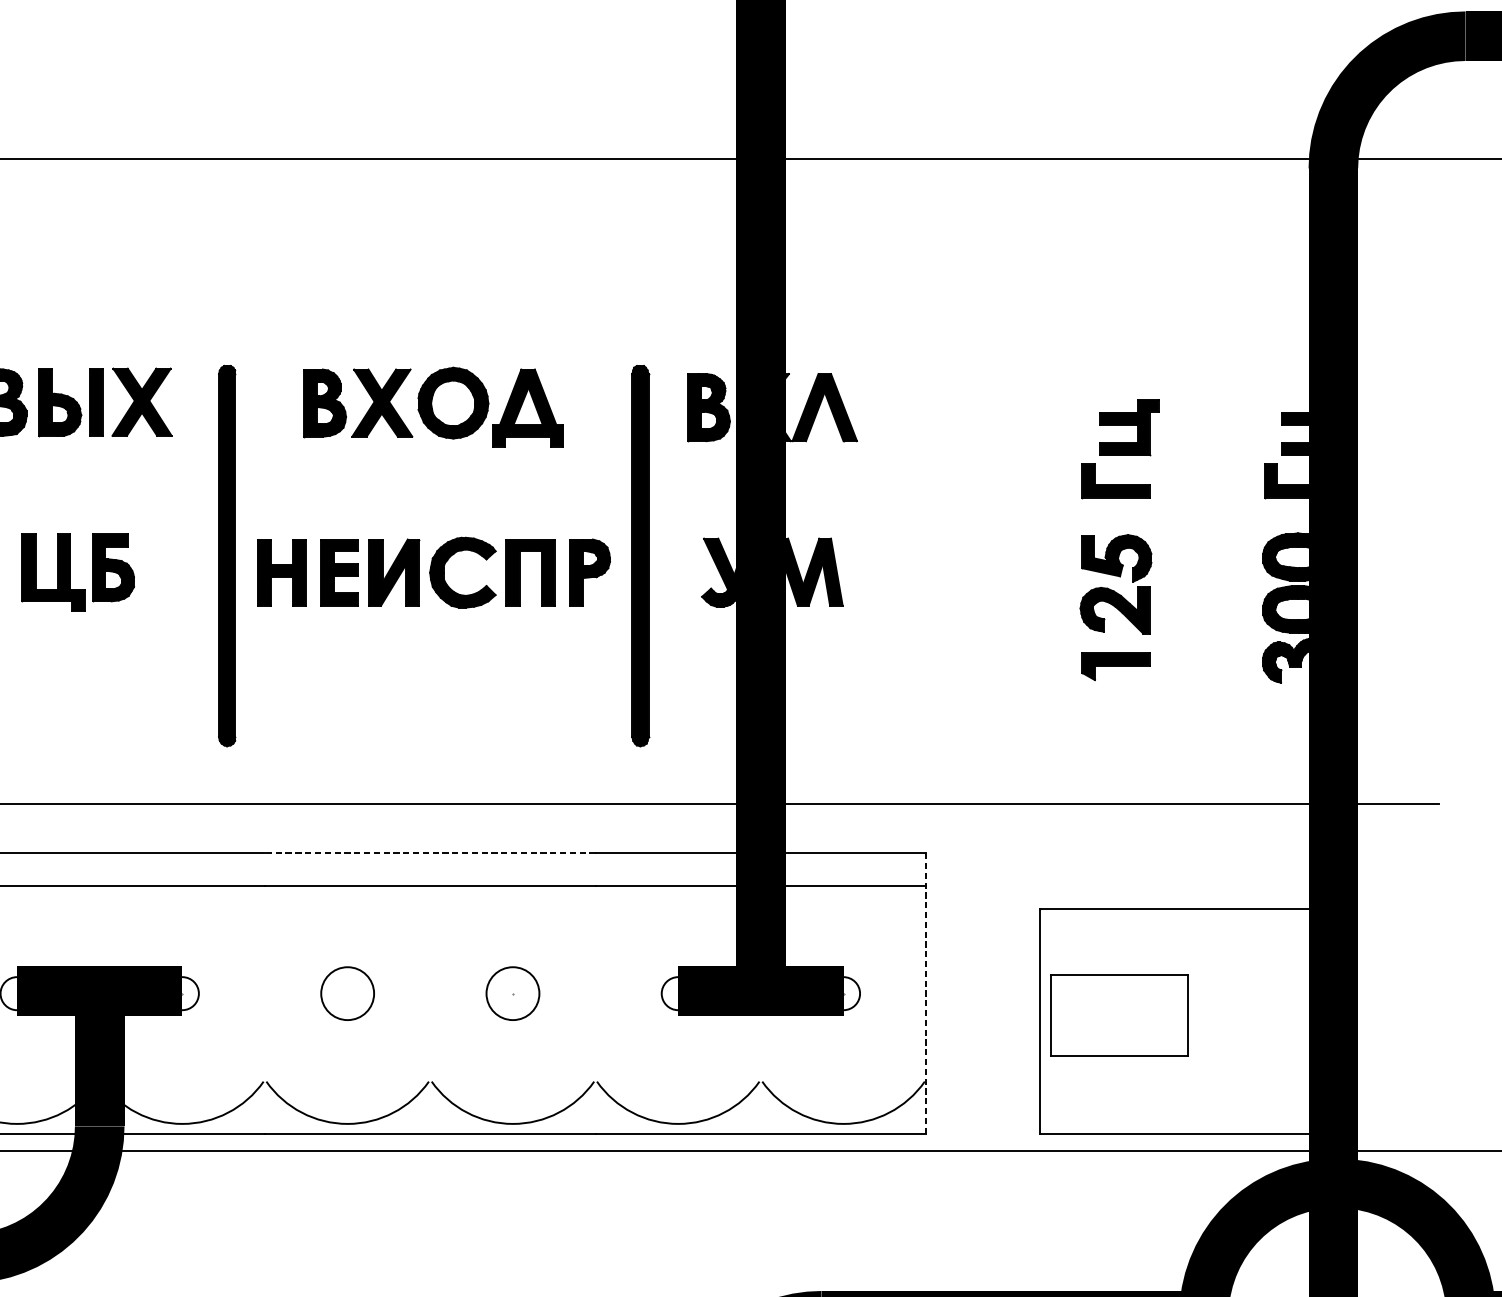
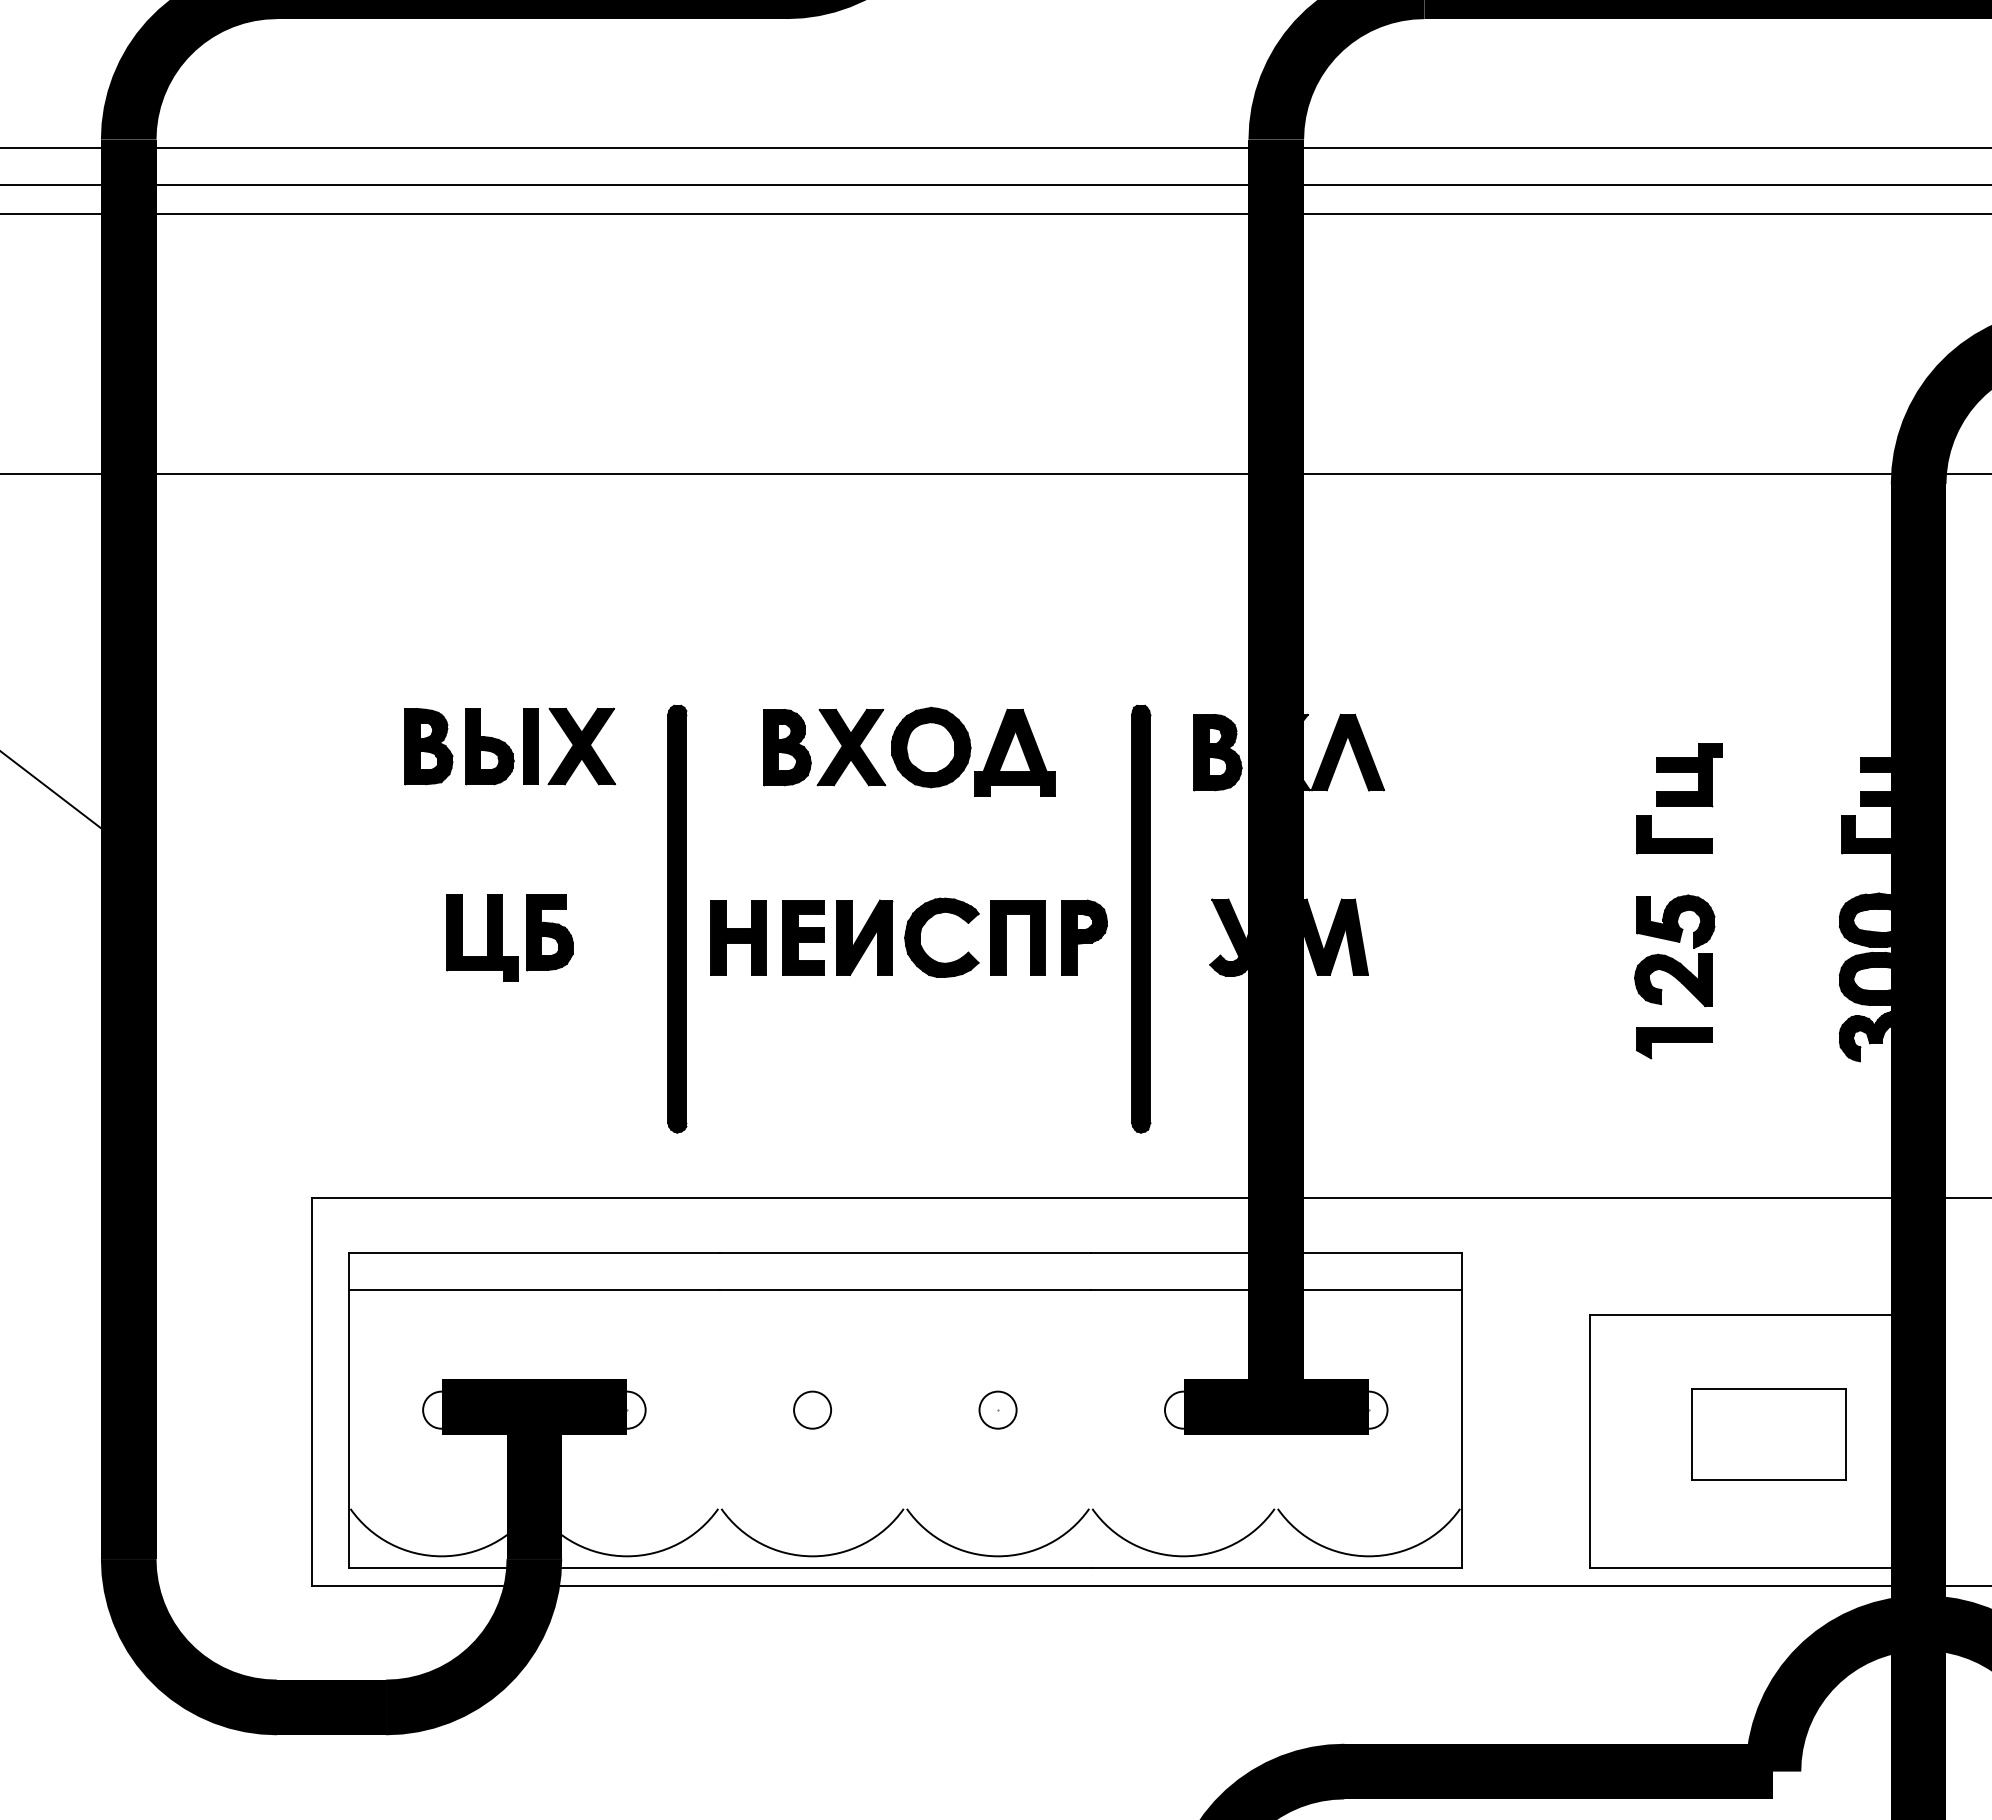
line: (429, 853) -> (904, 1252), dashed -> solid
circle: (347, 993) -> (812, 1409), size x0.62
circle: (512, 993) -> (997, 1409), size x0.62
line: (925, 993) -> (1461, 1410), dashed -> solid
part: (1119, 1015) -> (1768, 1434), moved

